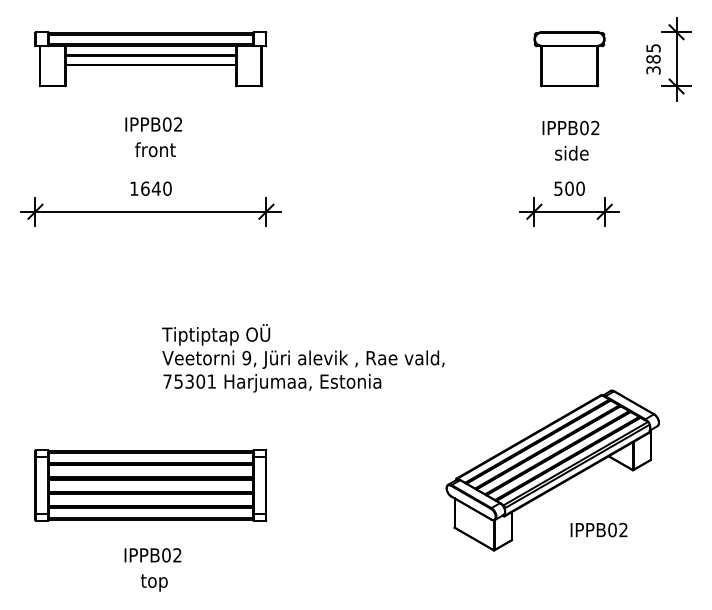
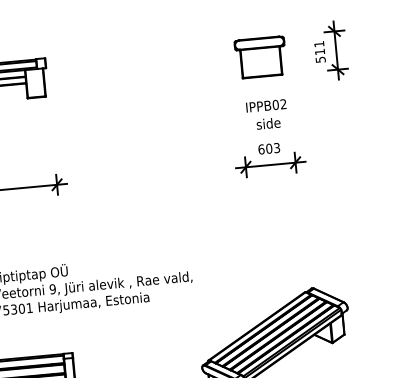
text: (653, 59) -> (320, 52), 385 -> 511
text: (569, 188) -> (269, 148), 500 -> 603

